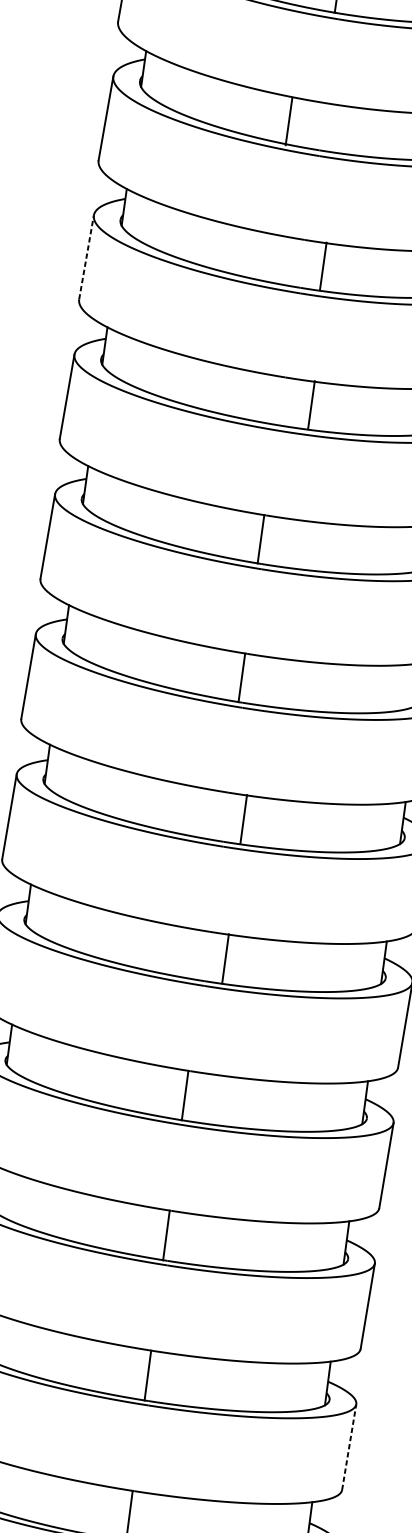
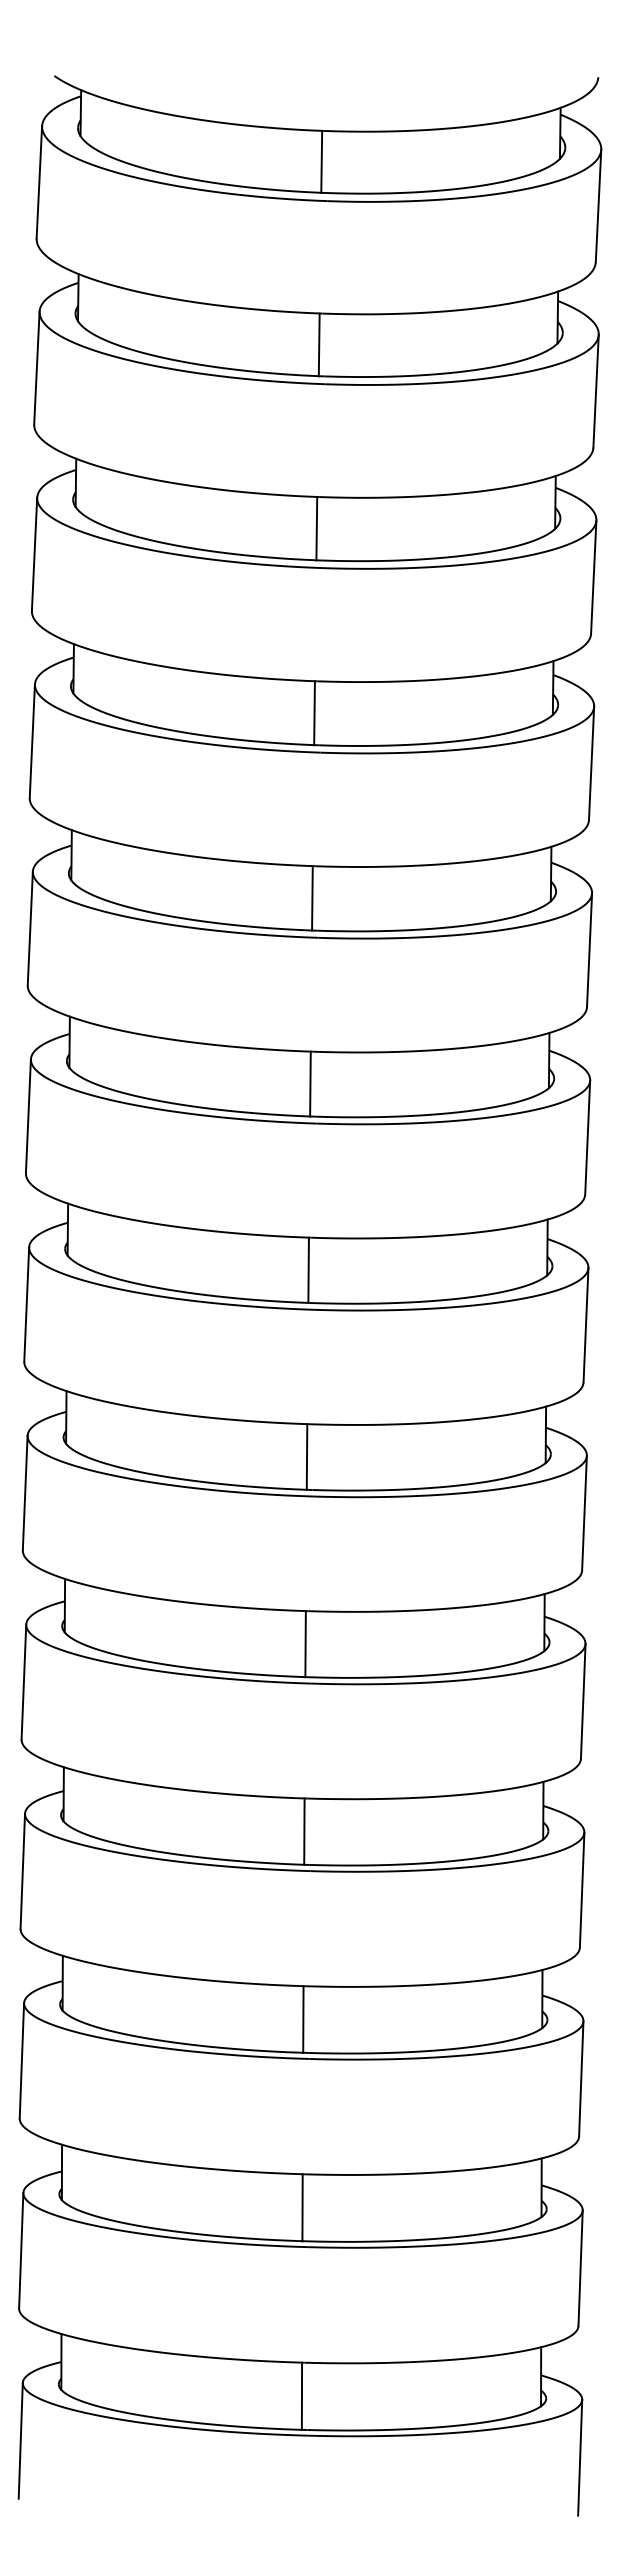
line: (288, 121) -> (316, 528), moved
line: (86, 257) -> (32, 741), dashed -> solid
line: (323, 266) -> (314, 713), moved
line: (311, 405) -> (312, 898), moved
line: (243, 818) -> (306, 1456), moved
line: (225, 959) -> (305, 1644), moved
line: (349, 1447) -> (580, 2268), dashed -> solid

